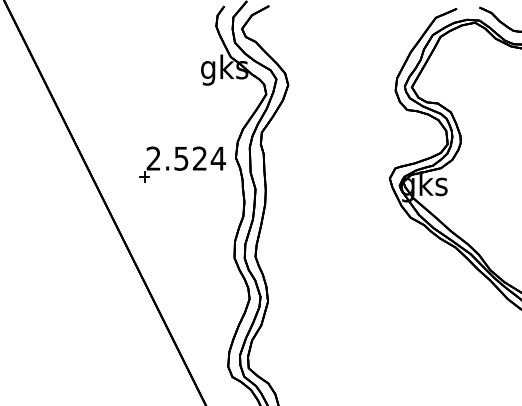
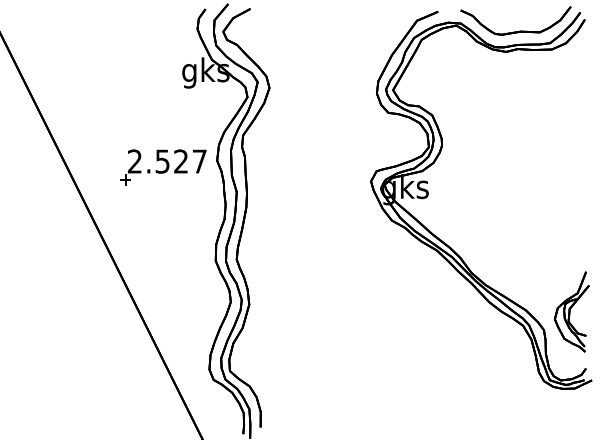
text: (218, 158) -> (199, 161), 2.524 -> 2.527

